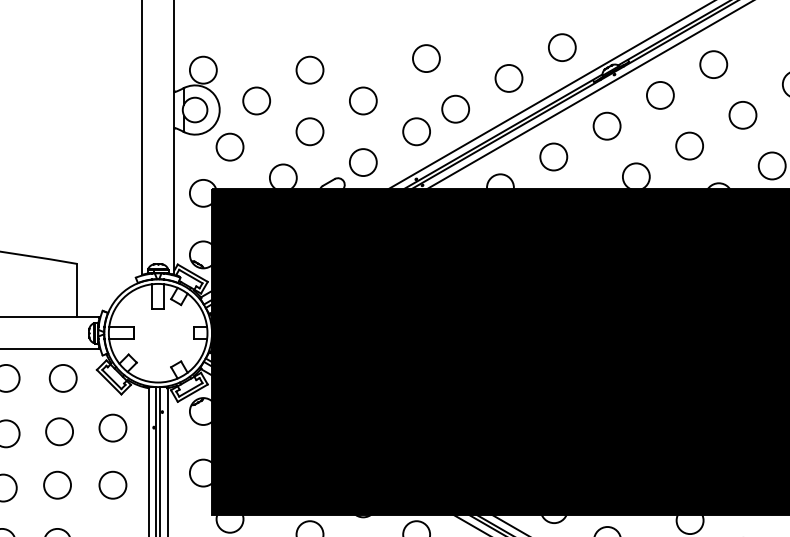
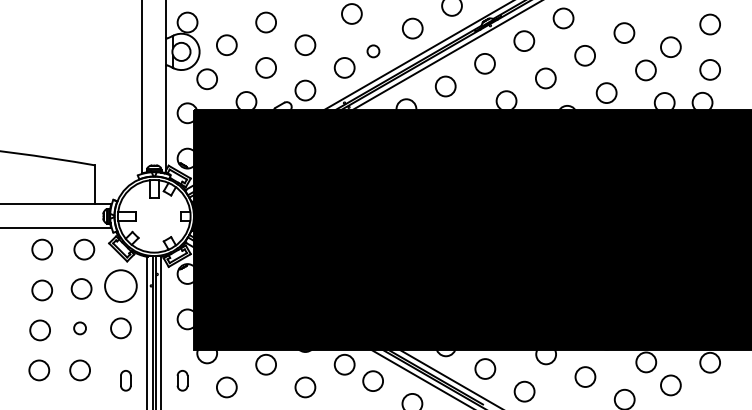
circle: (455, 109) -> (373, 51), size x0.6
circle: (112, 428) -> (120, 286), size x1.6
circle: (56, 485) -> (79, 328), size x0.6

